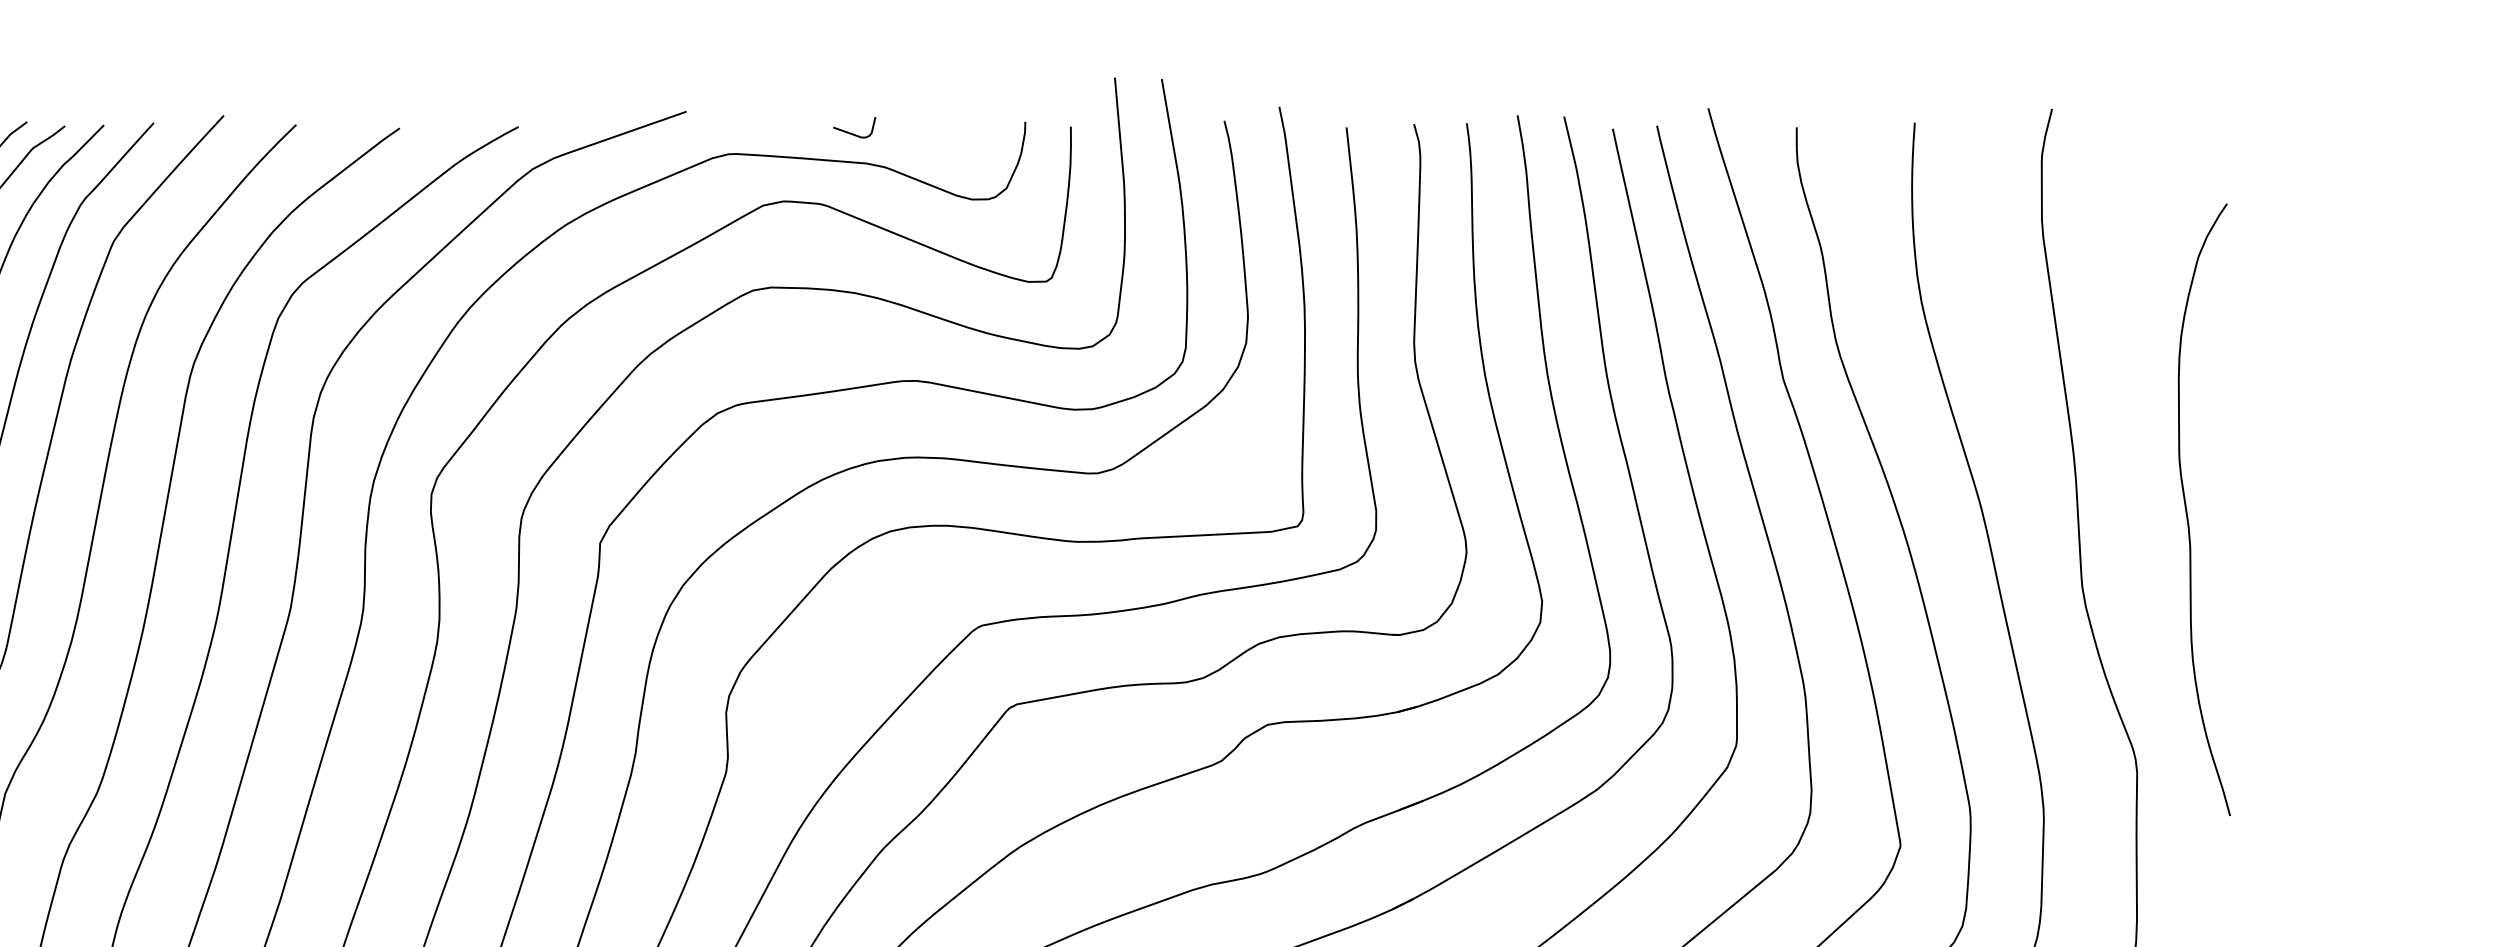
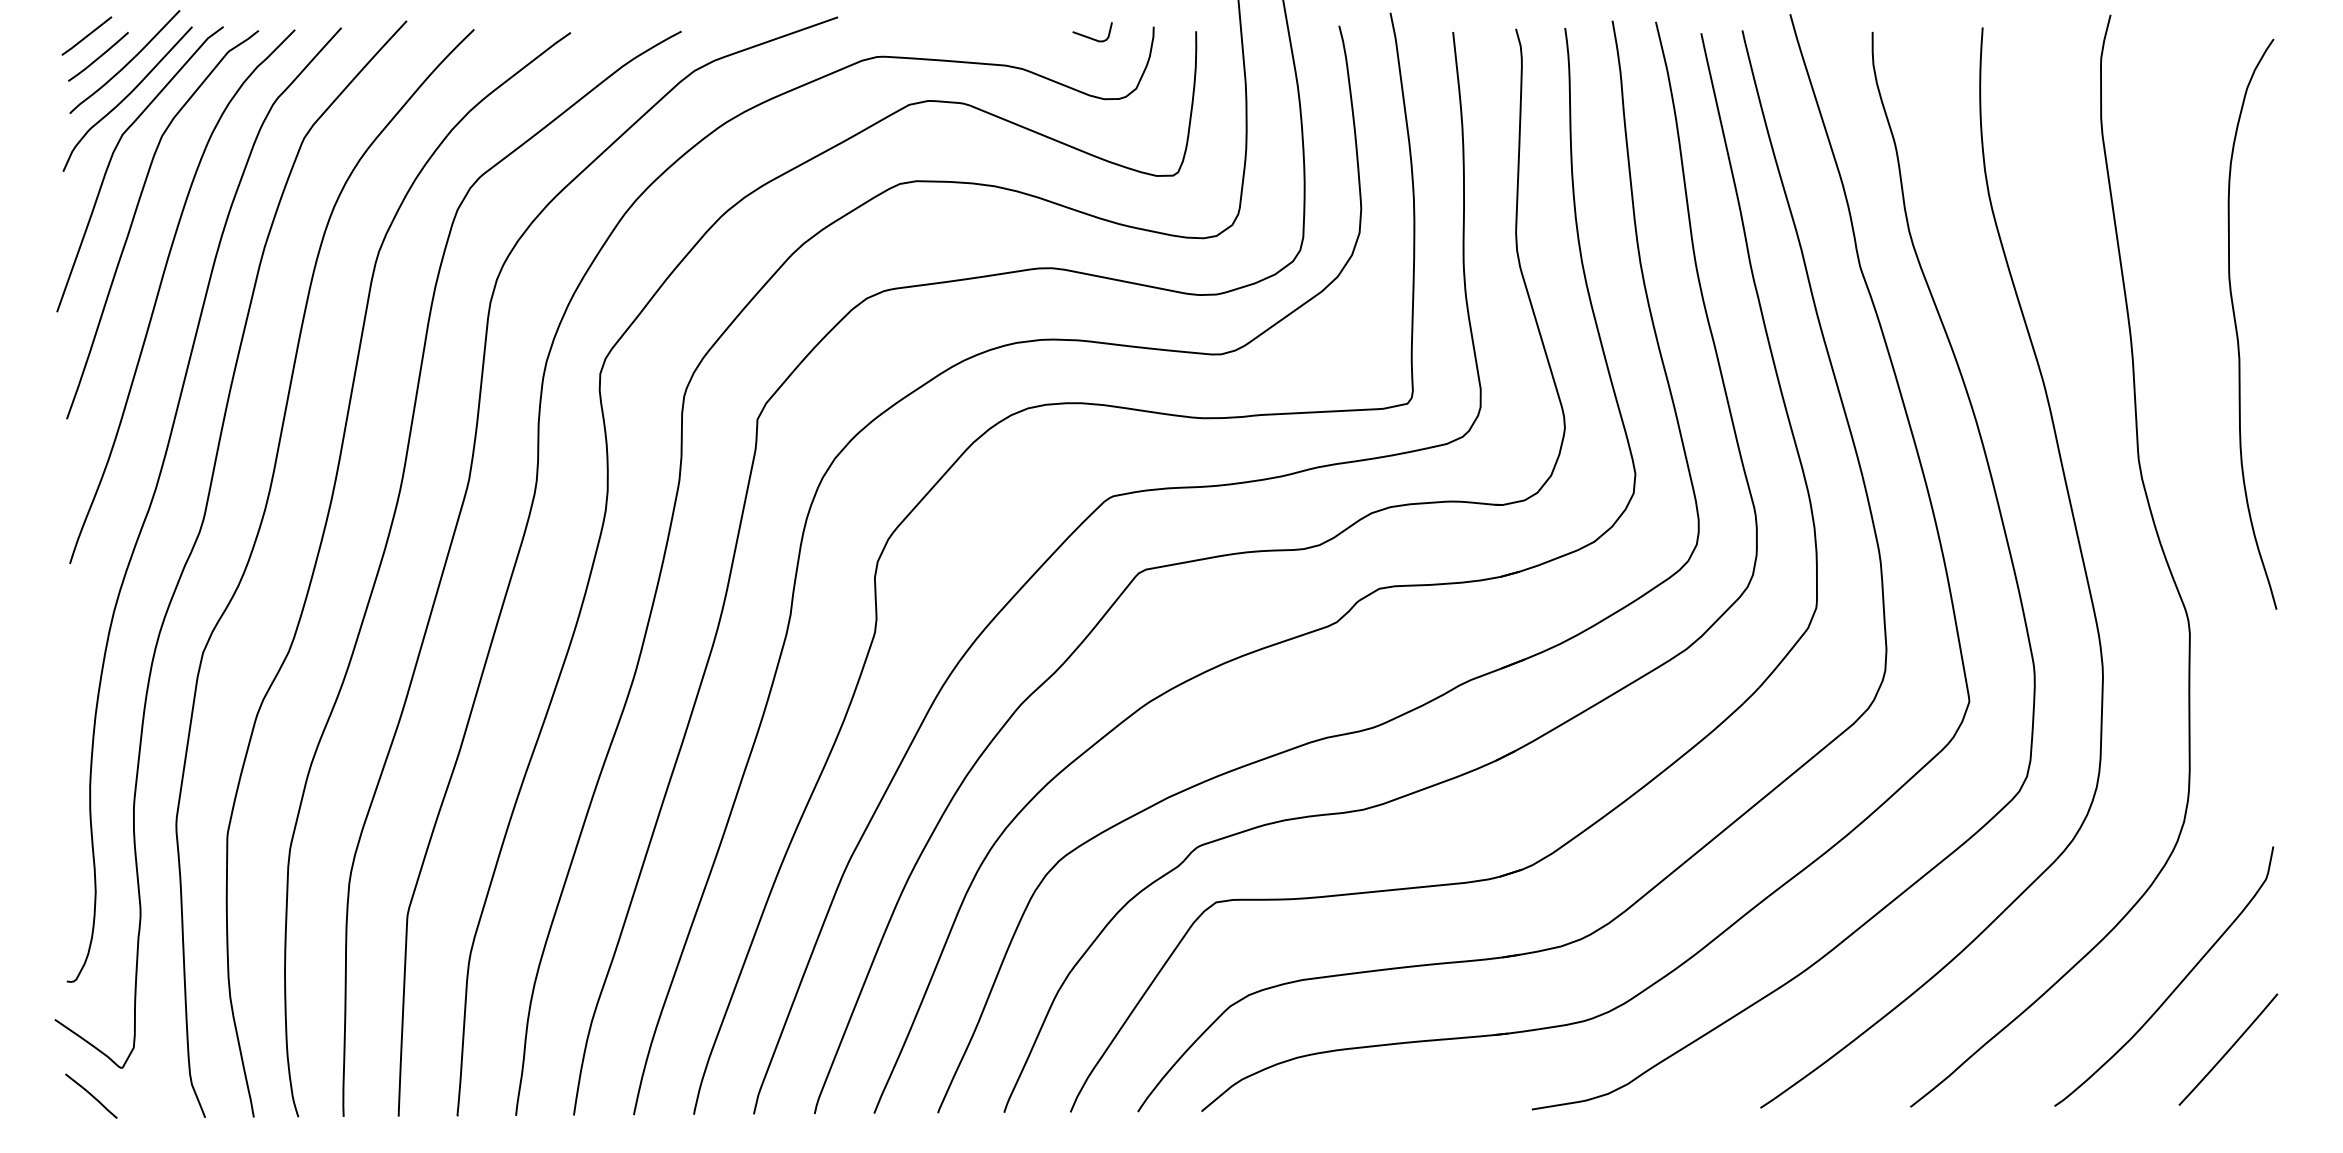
curve: (853, 133) -> (1091, 37), moved
curve: (2188, 514) -> (2237, 328), moved

